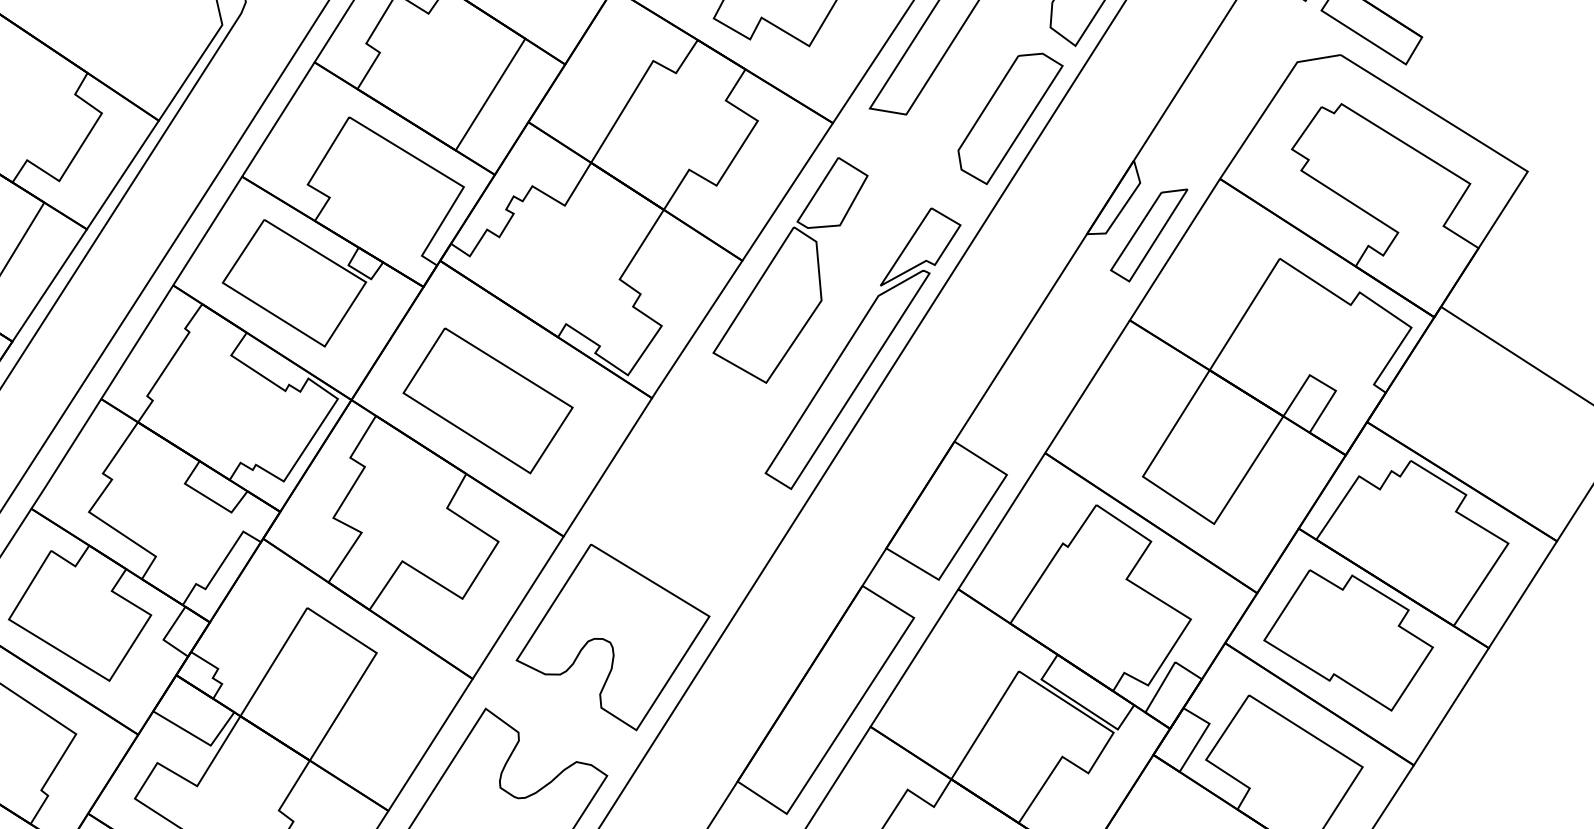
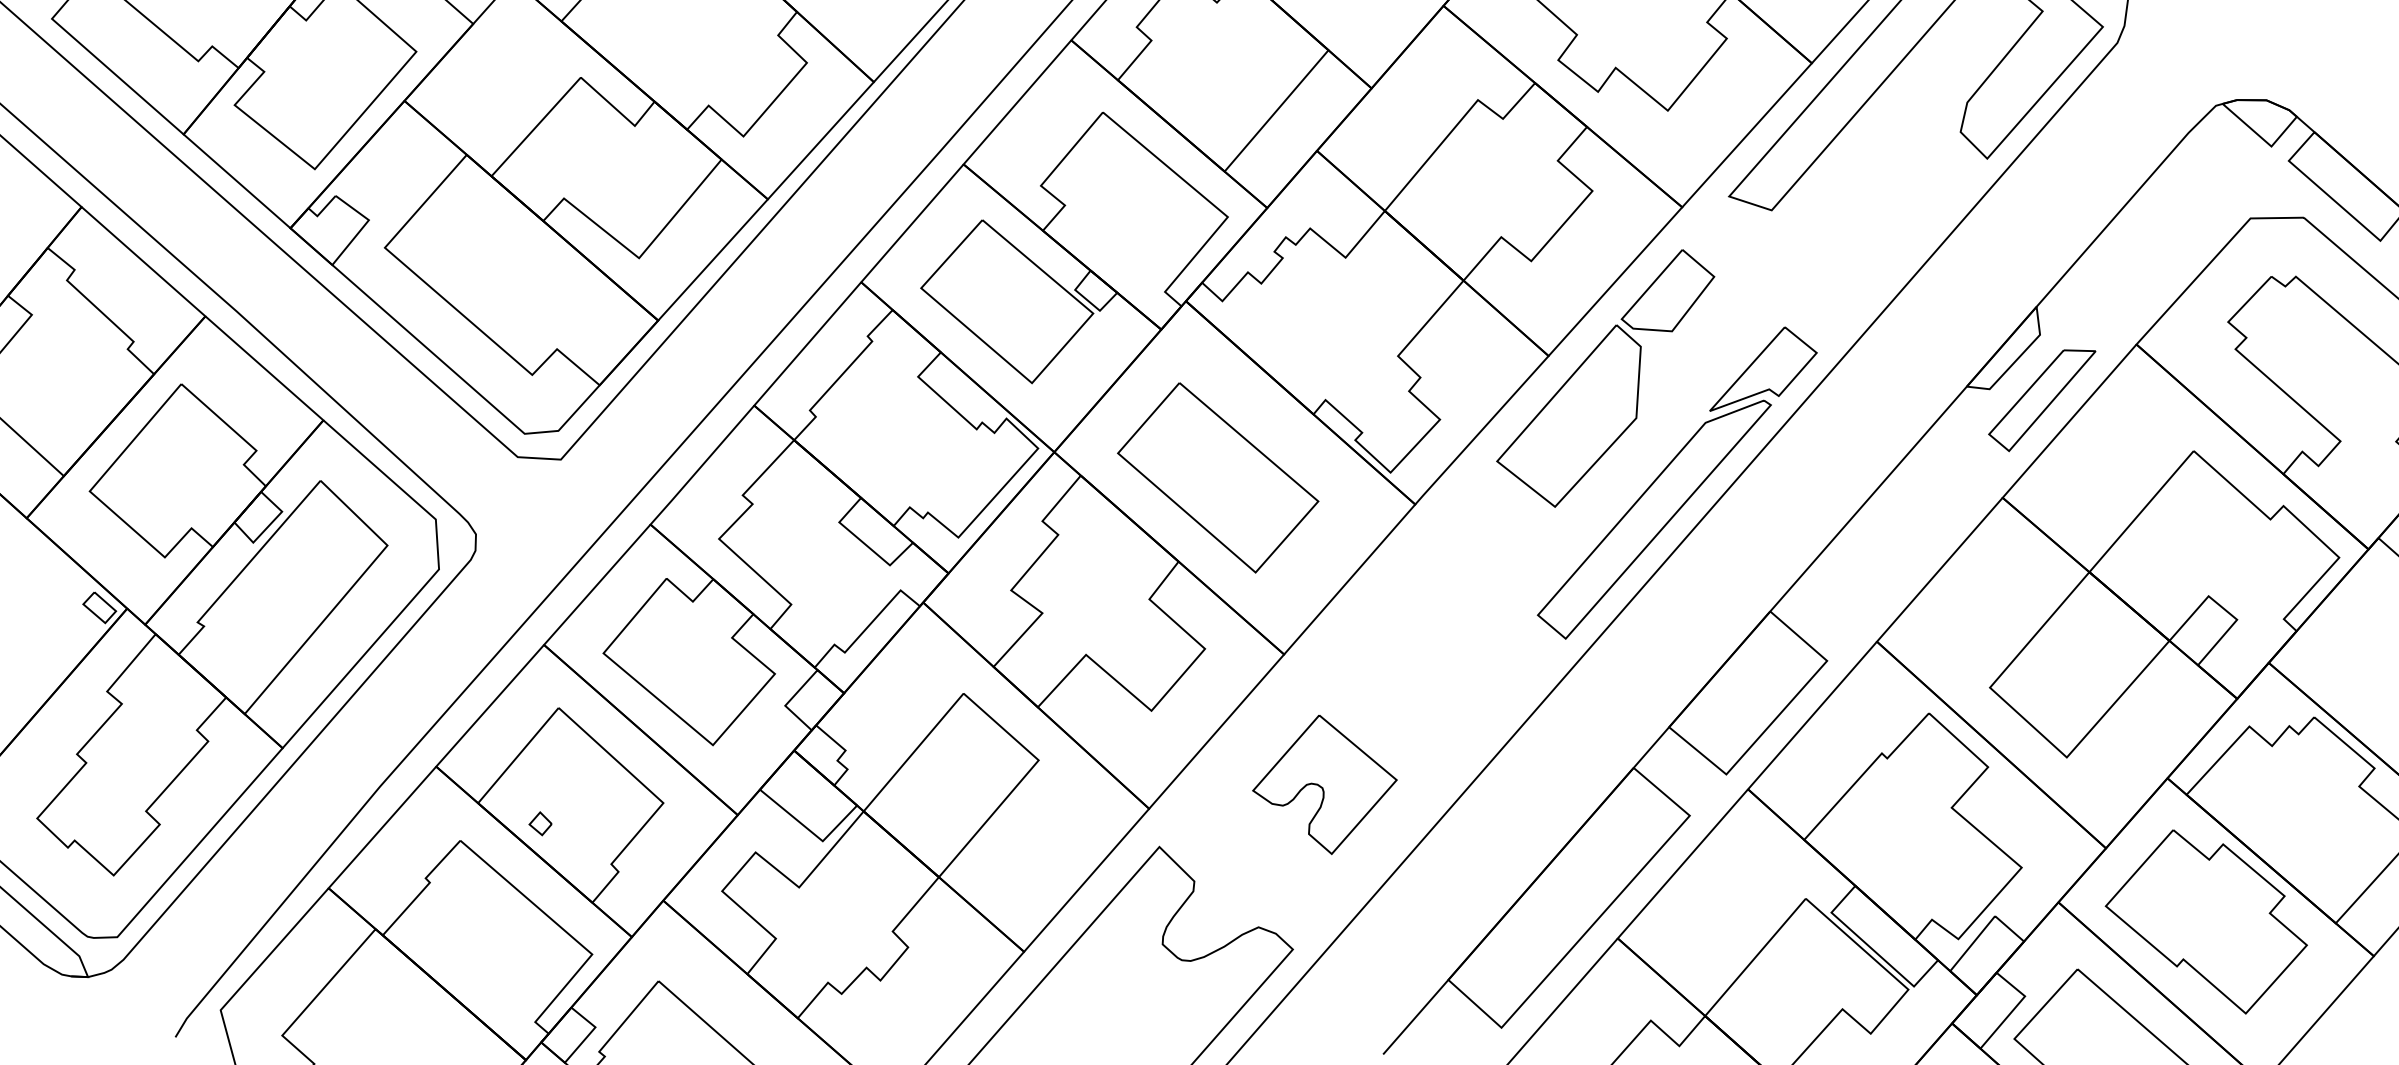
part: (1011, 118) -> (1897, 234), removed
part: (612, 637) -> (1324, 784), size x0.6

